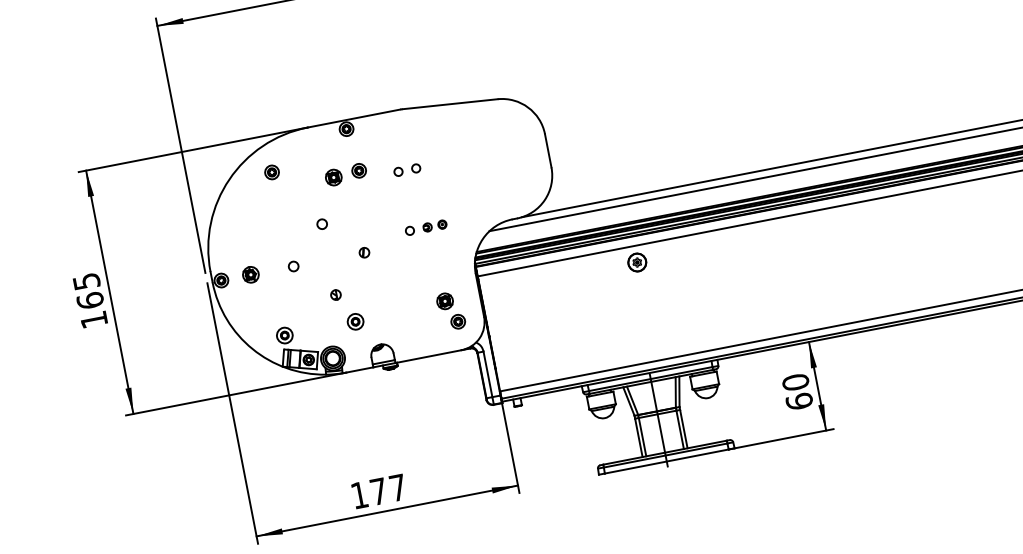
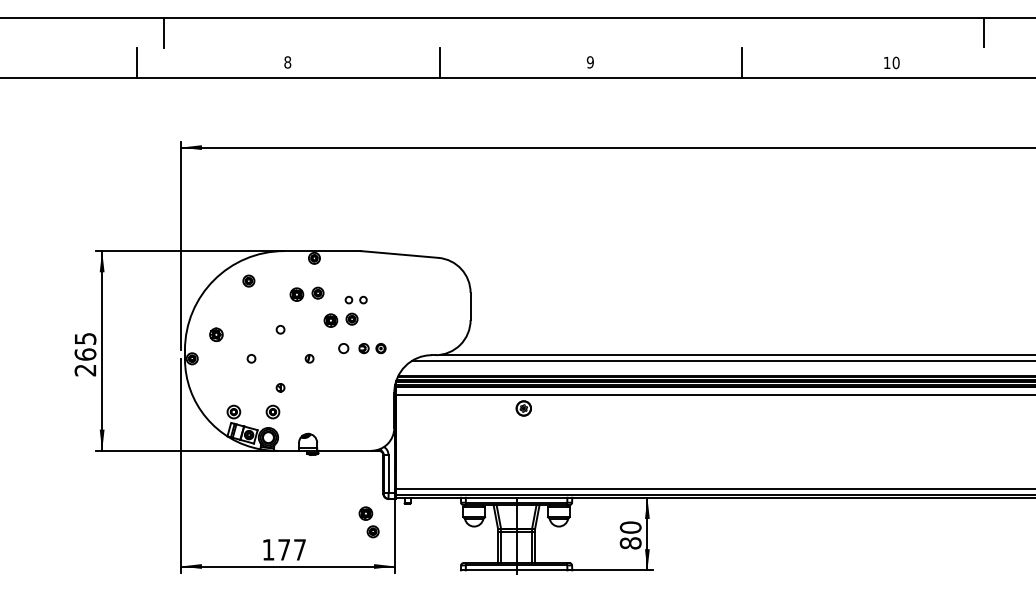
part: (392, 197) -> (340, 319), added
part: (425, 227) -> (361, 348), size x1.4
part: (250, 274) -> (216, 334), moved
part: (450, 311) -> (368, 522), moved
text: (92, 320) -> (84, 370), 165 -> 265
part: (354, 321) -> (272, 411), moved
text: (799, 401) -> (630, 543), 60 -> 80

